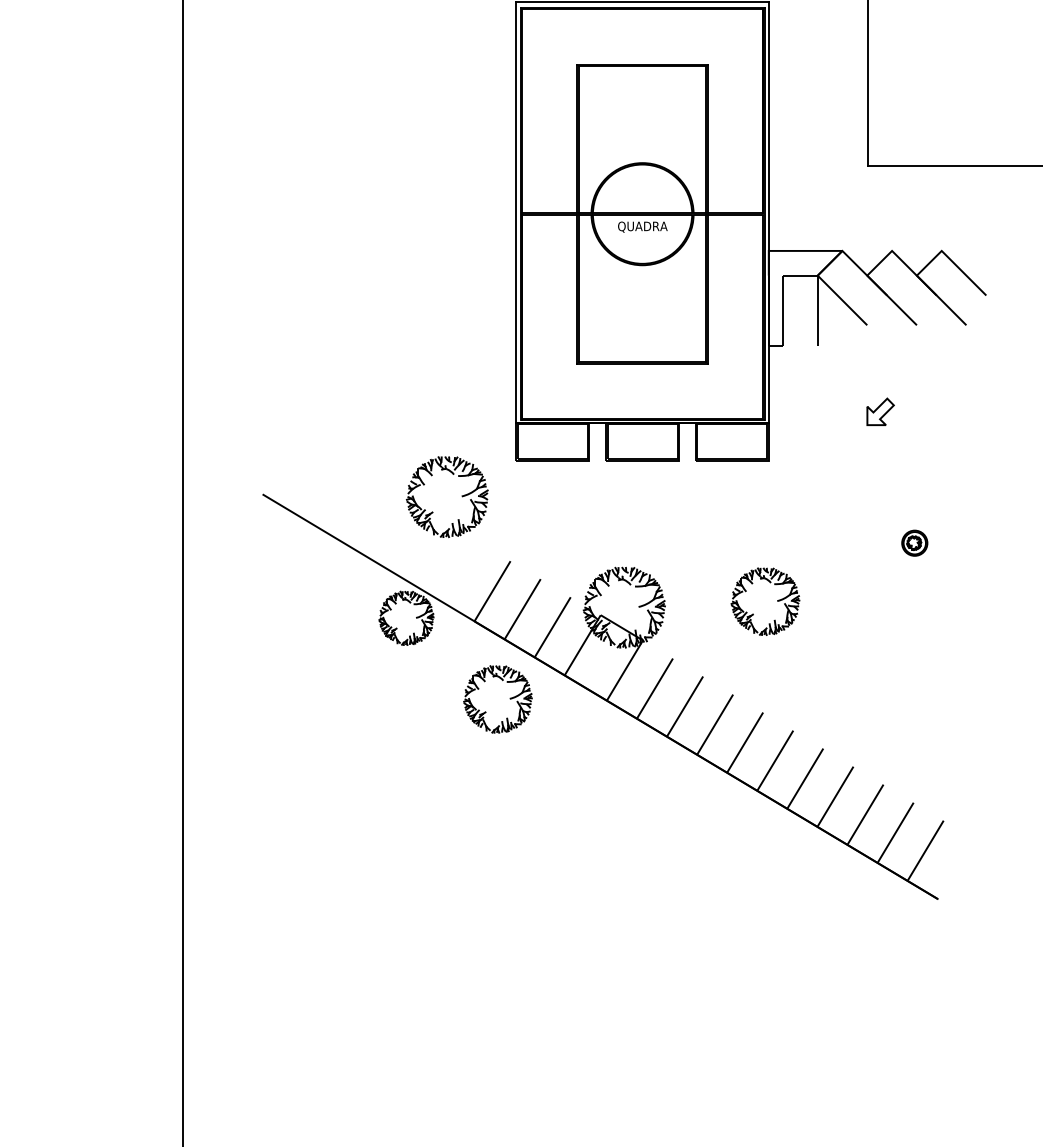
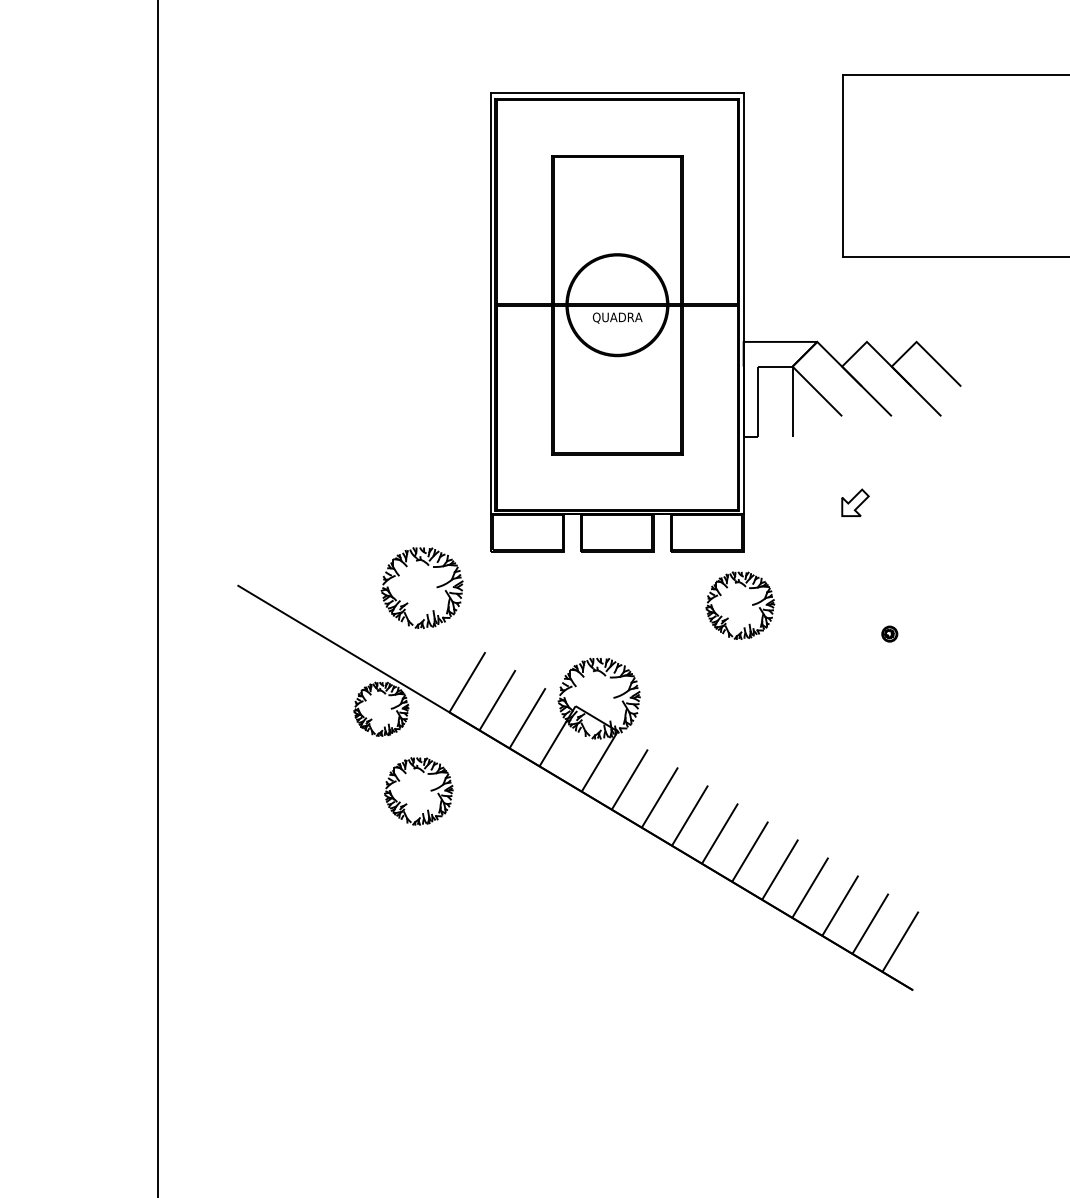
part: (914, 542) -> (889, 633), size x0.6
part: (777, 601) -> (752, 605), moved
part: (509, 699) -> (430, 791), moved

